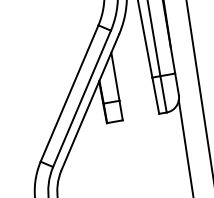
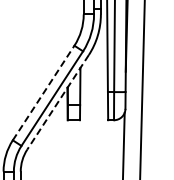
line: (69, 92) -> (43, 92), solid -> dashed
line: (89, 102) -> (57, 102), solid -> dashed

